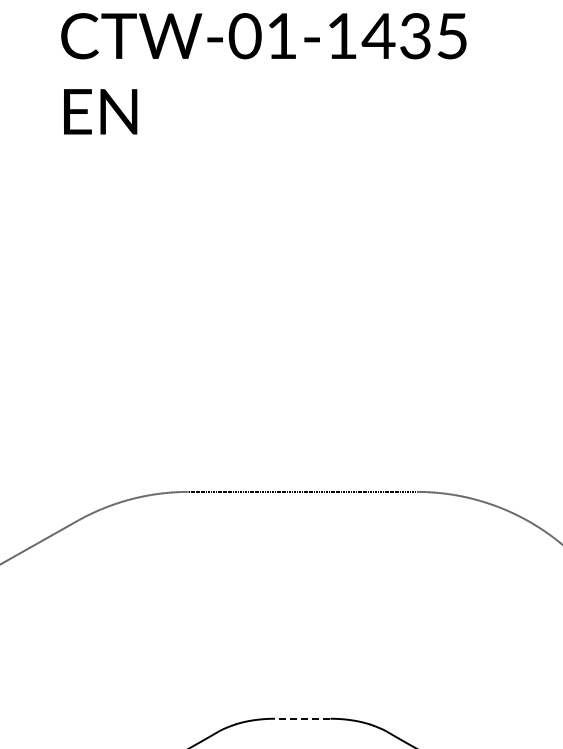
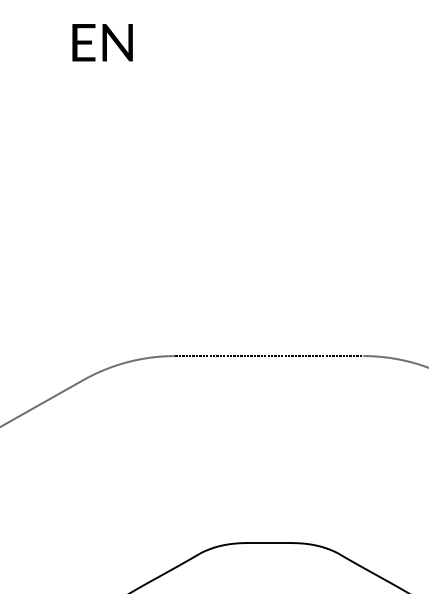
line: (302, 718) -> (269, 542), dashed -> solid

